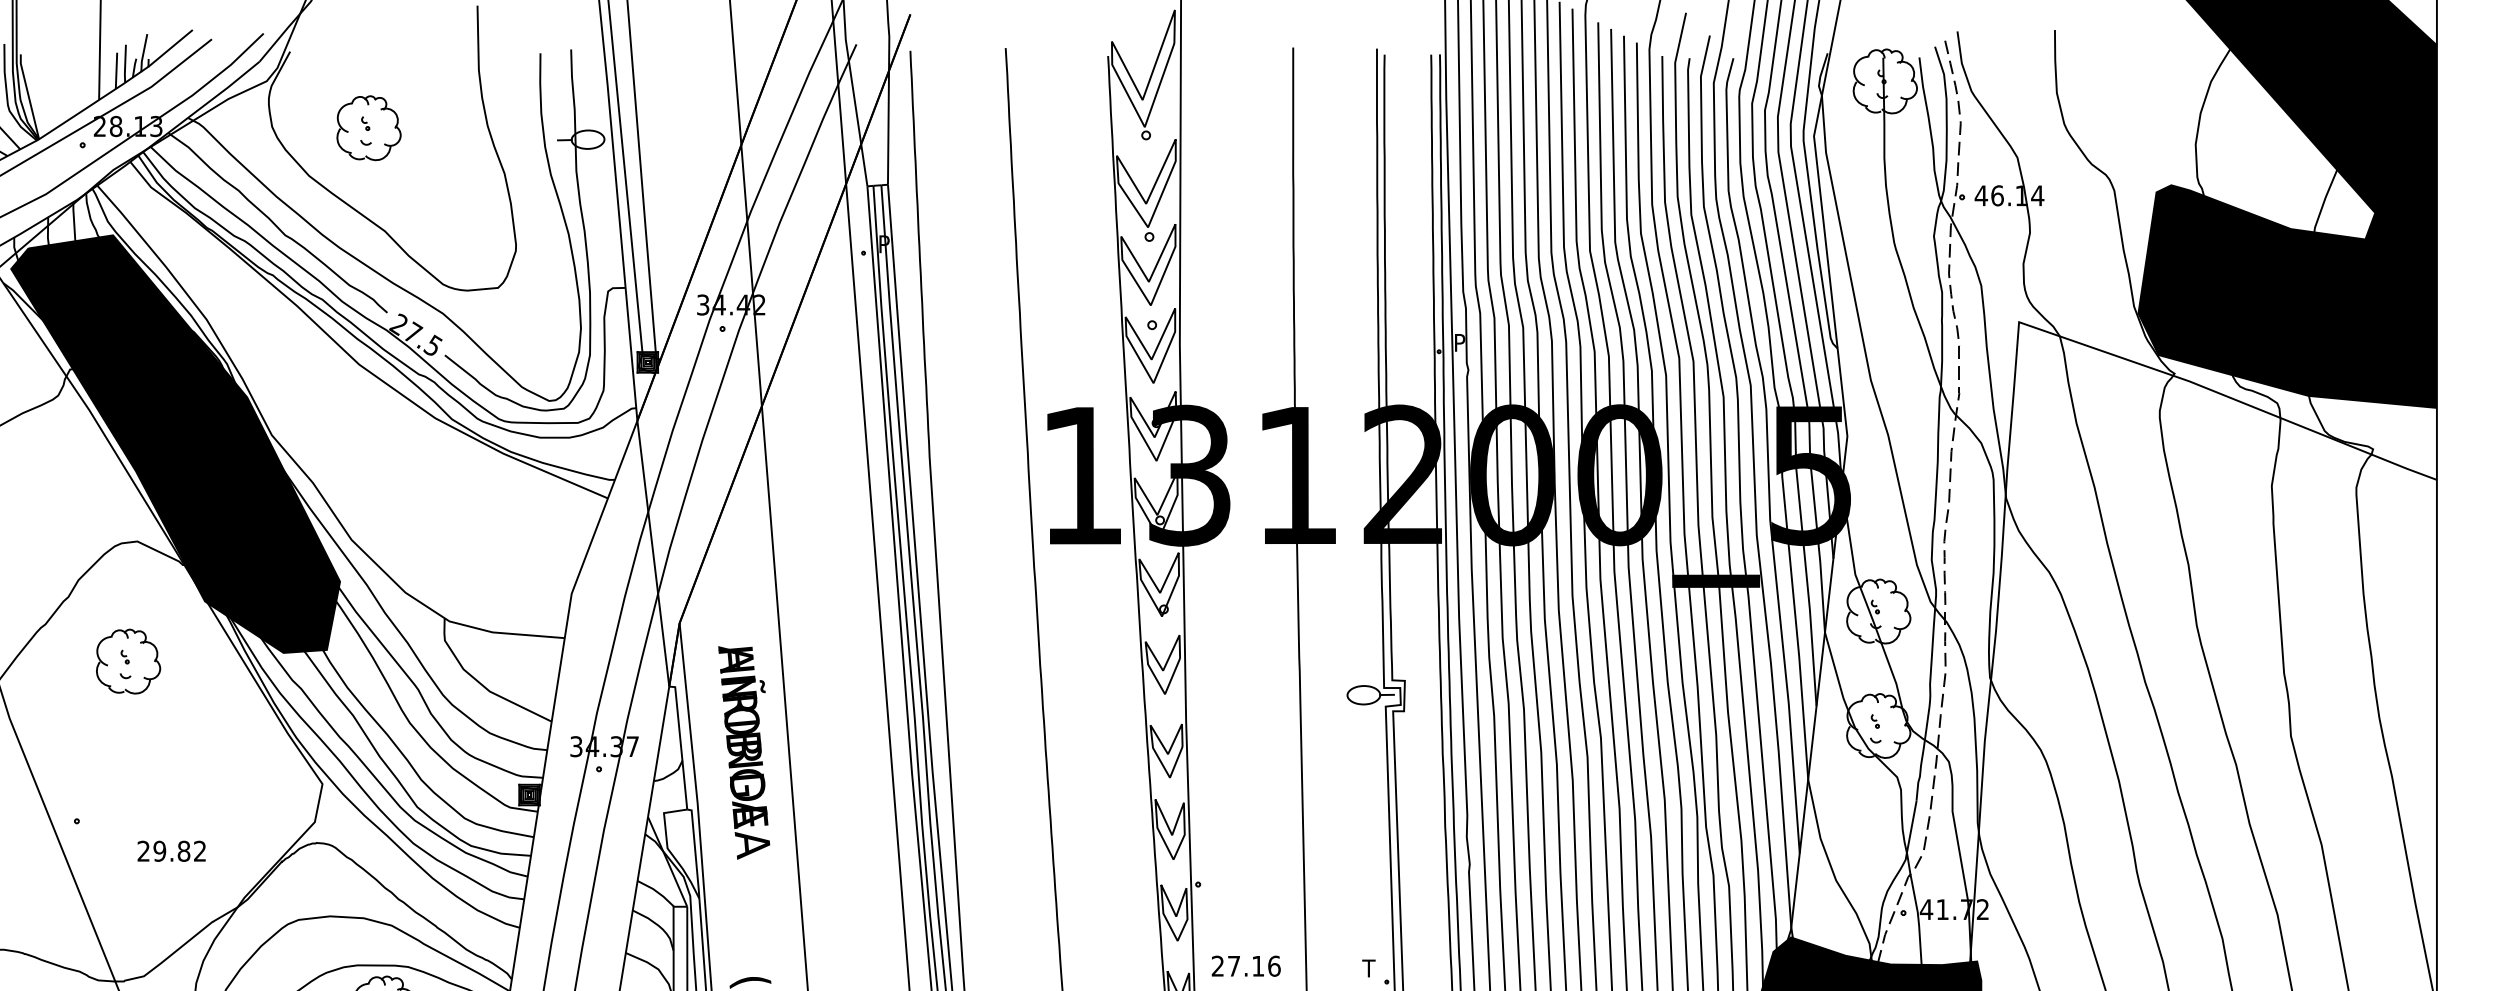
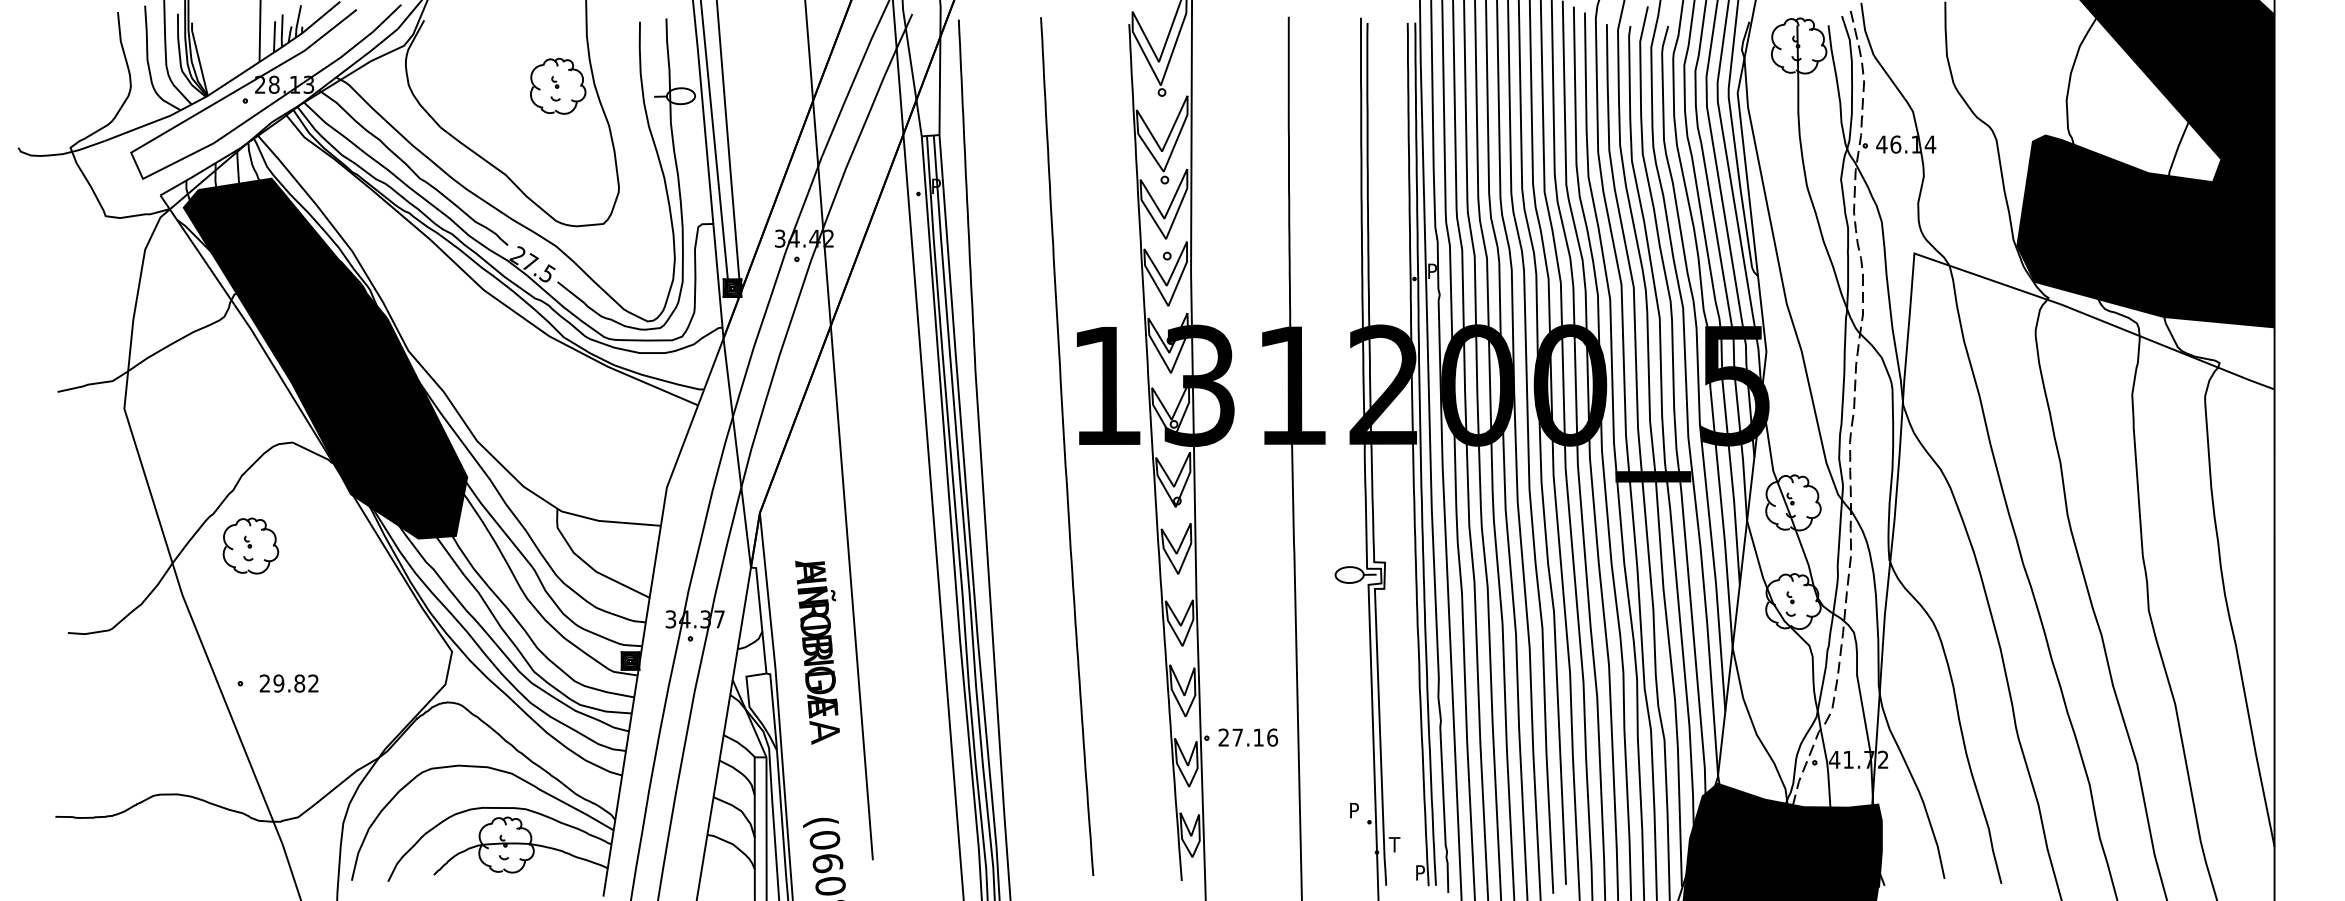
part: (369, 127) -> (558, 85), moved
part: (128, 660) -> (250, 545), moved
text: (744, 752) -> (817, 652), moved
text: (170, 851) -> (288, 683), moved
text: (1246, 966) -> (1248, 737), moved
text: (1368, 968) -> (1353, 810), T -> P

